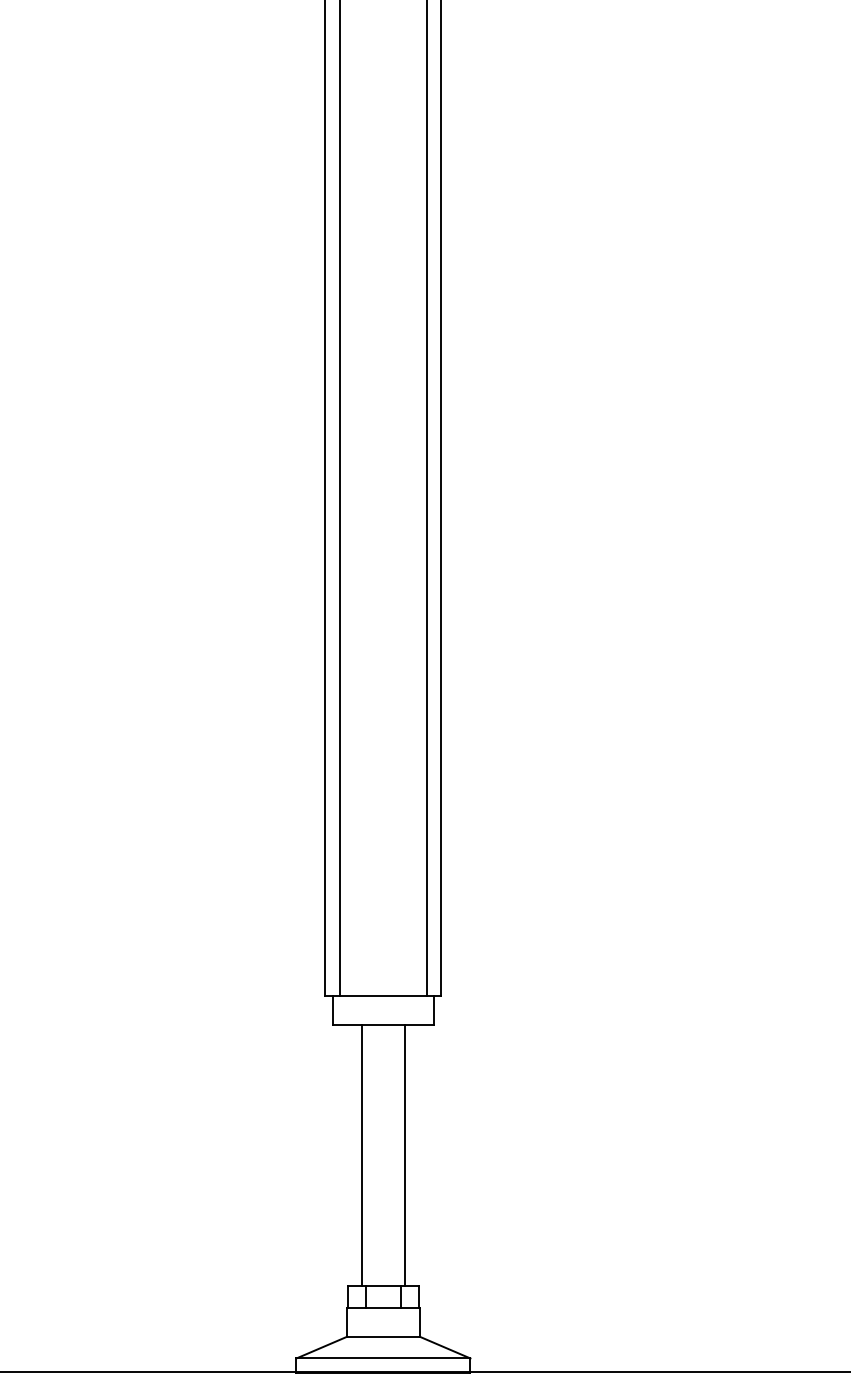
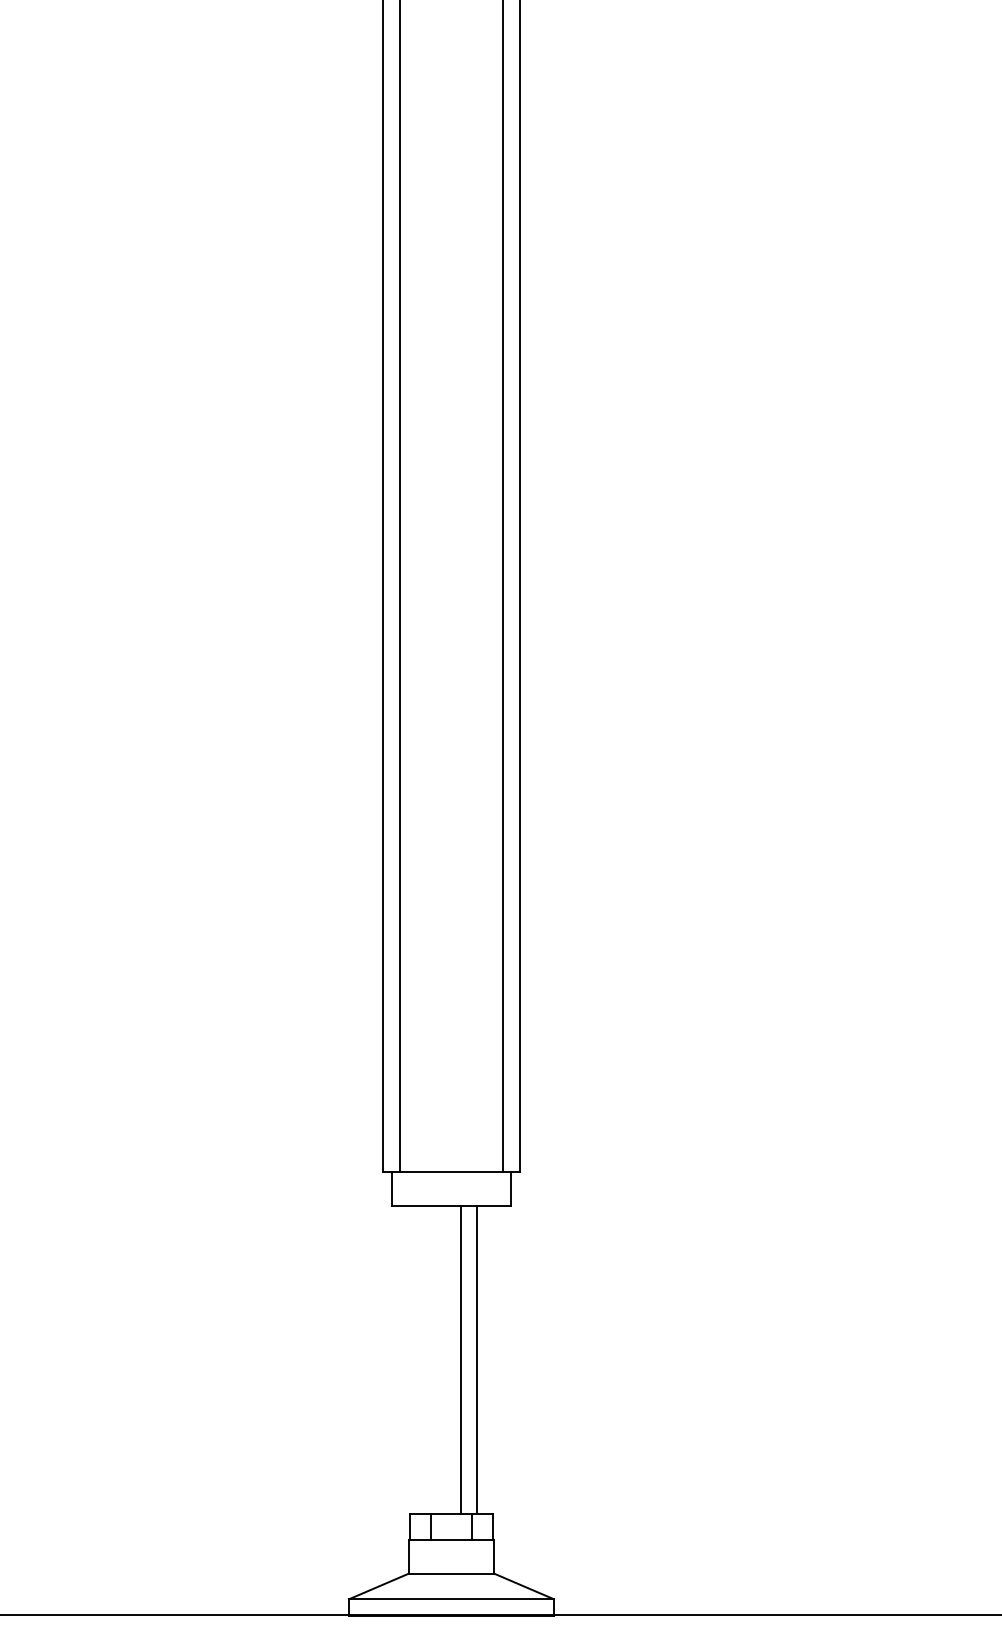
line: (361, 1154) -> (460, 1359), moved

